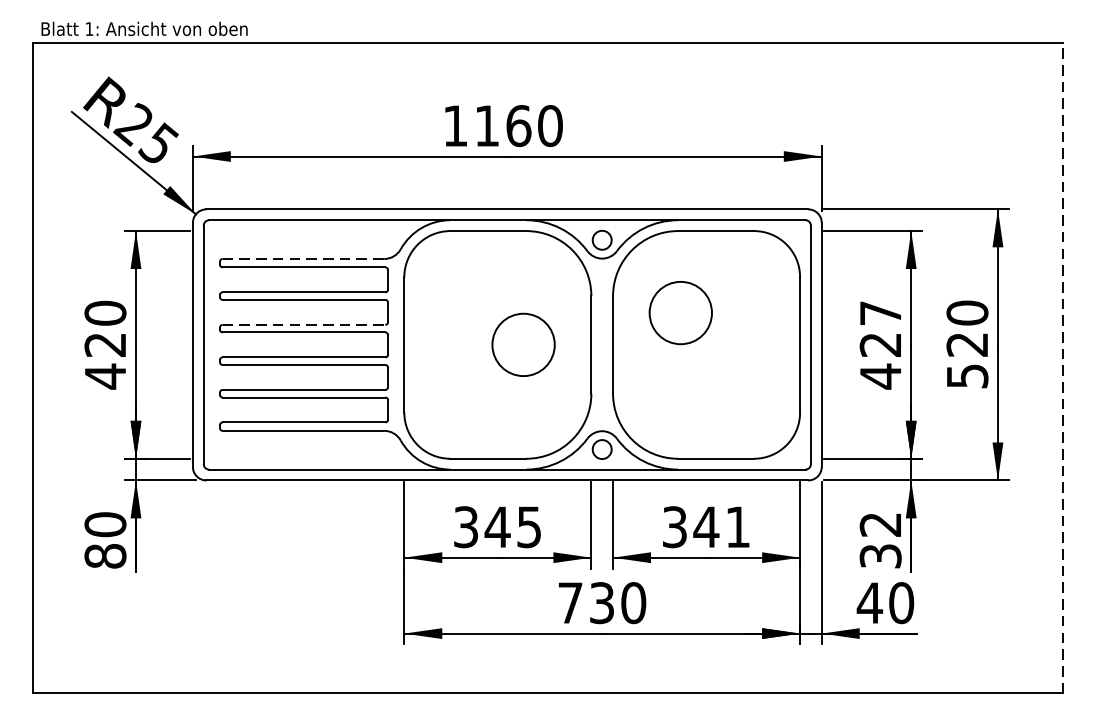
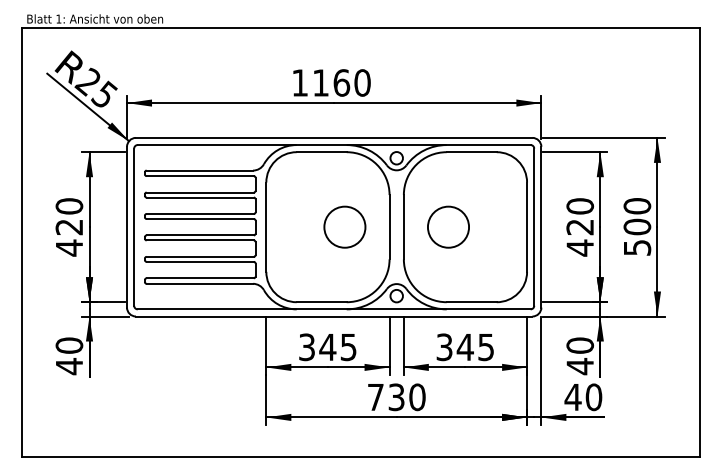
line: (304, 258) -> (200, 170), dashed -> solid
circle: (680, 311) -> (448, 226), moved
text: (881, 313) -> (580, 206), 427 -> 420
line: (304, 324) -> (200, 213), dashed -> solid
text: (967, 343) -> (637, 226), 520 -> 500
line: (1063, 366) -> (700, 241), dashed -> solid
text: (736, 527) -> (485, 347), 341 -> 345
text: (881, 541) -> (580, 356), 32 -> 40
text: (105, 556) -> (69, 366), 80 -> 40

